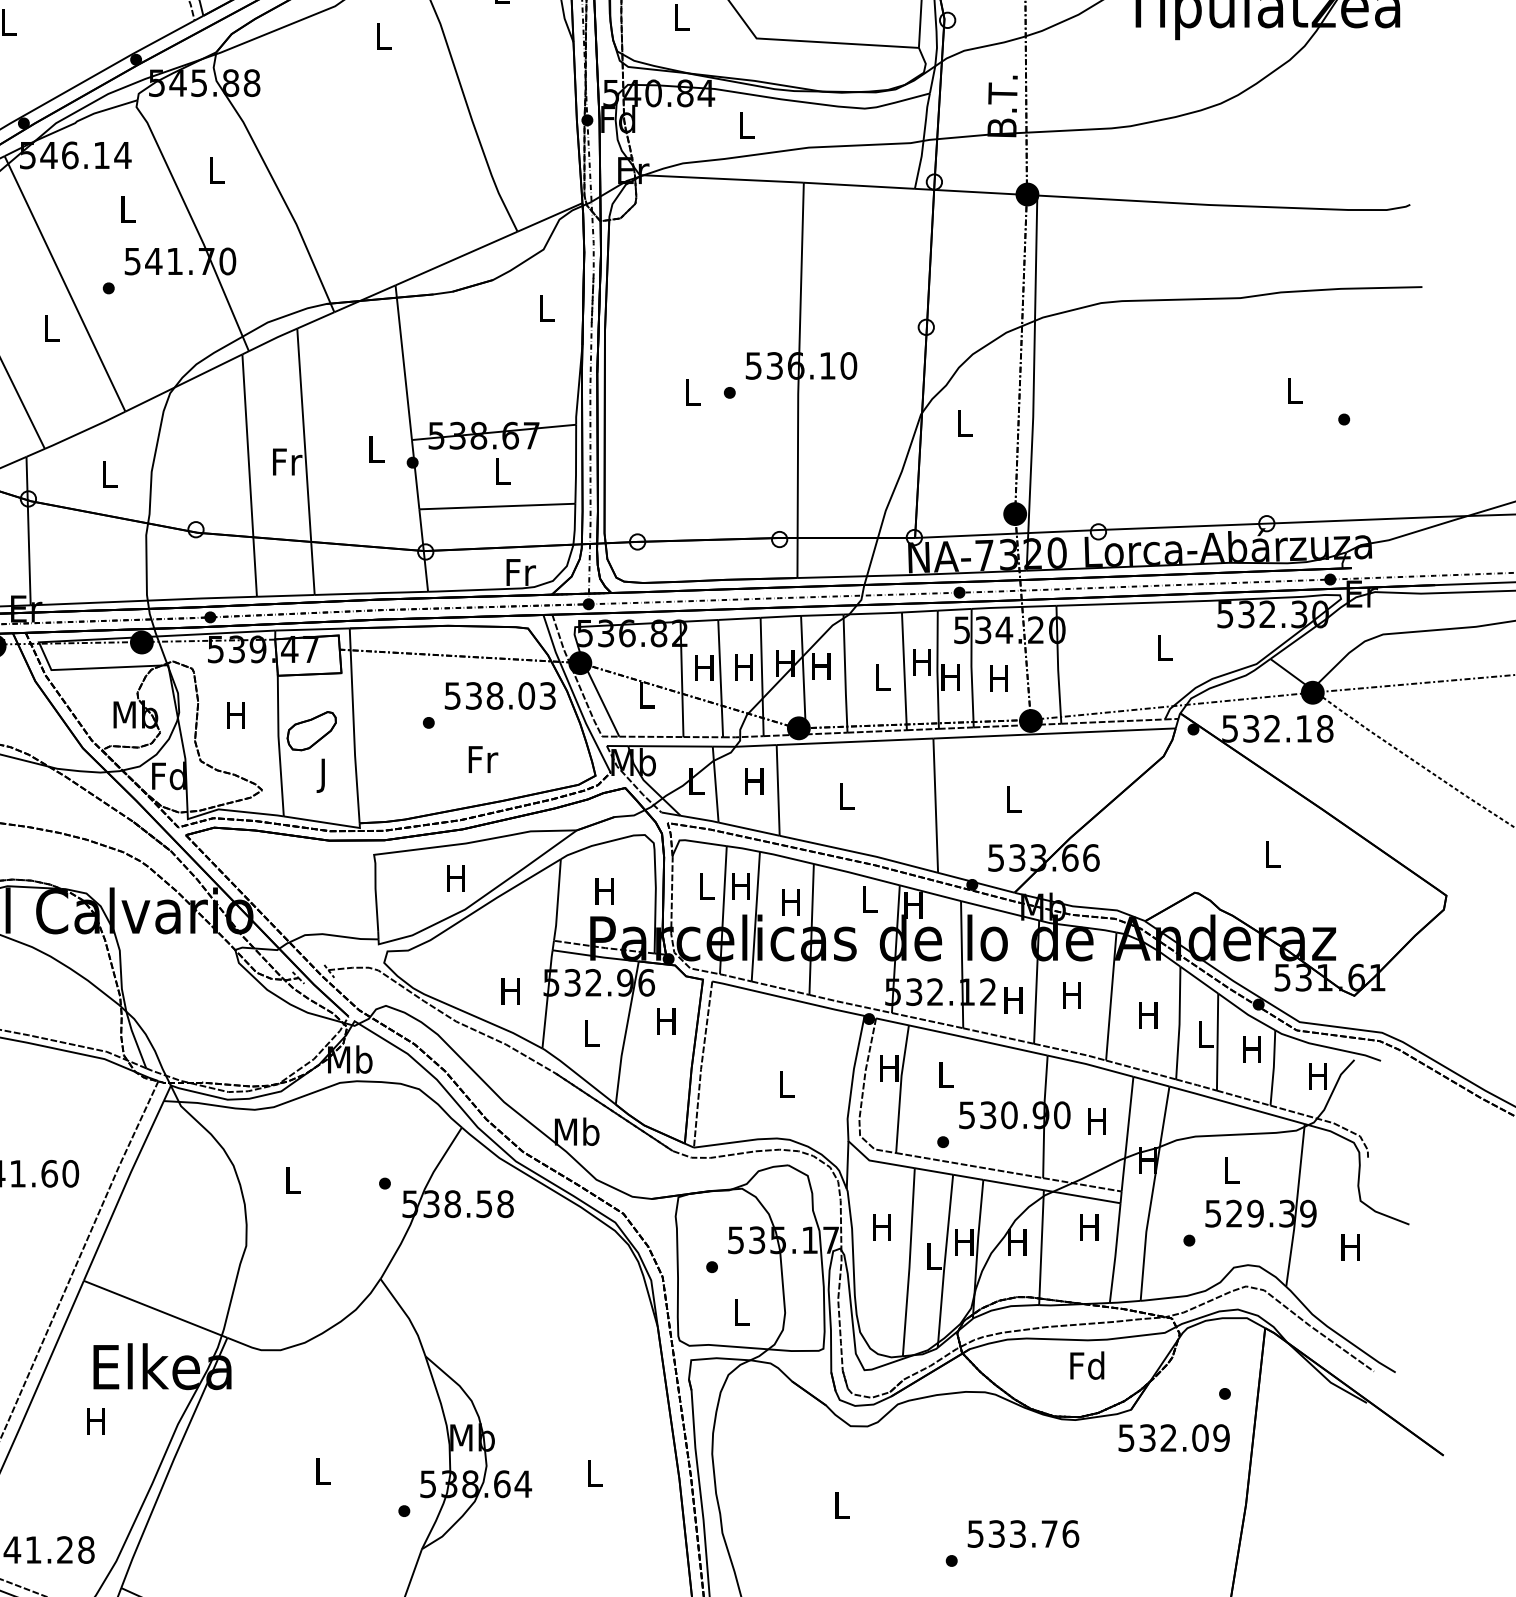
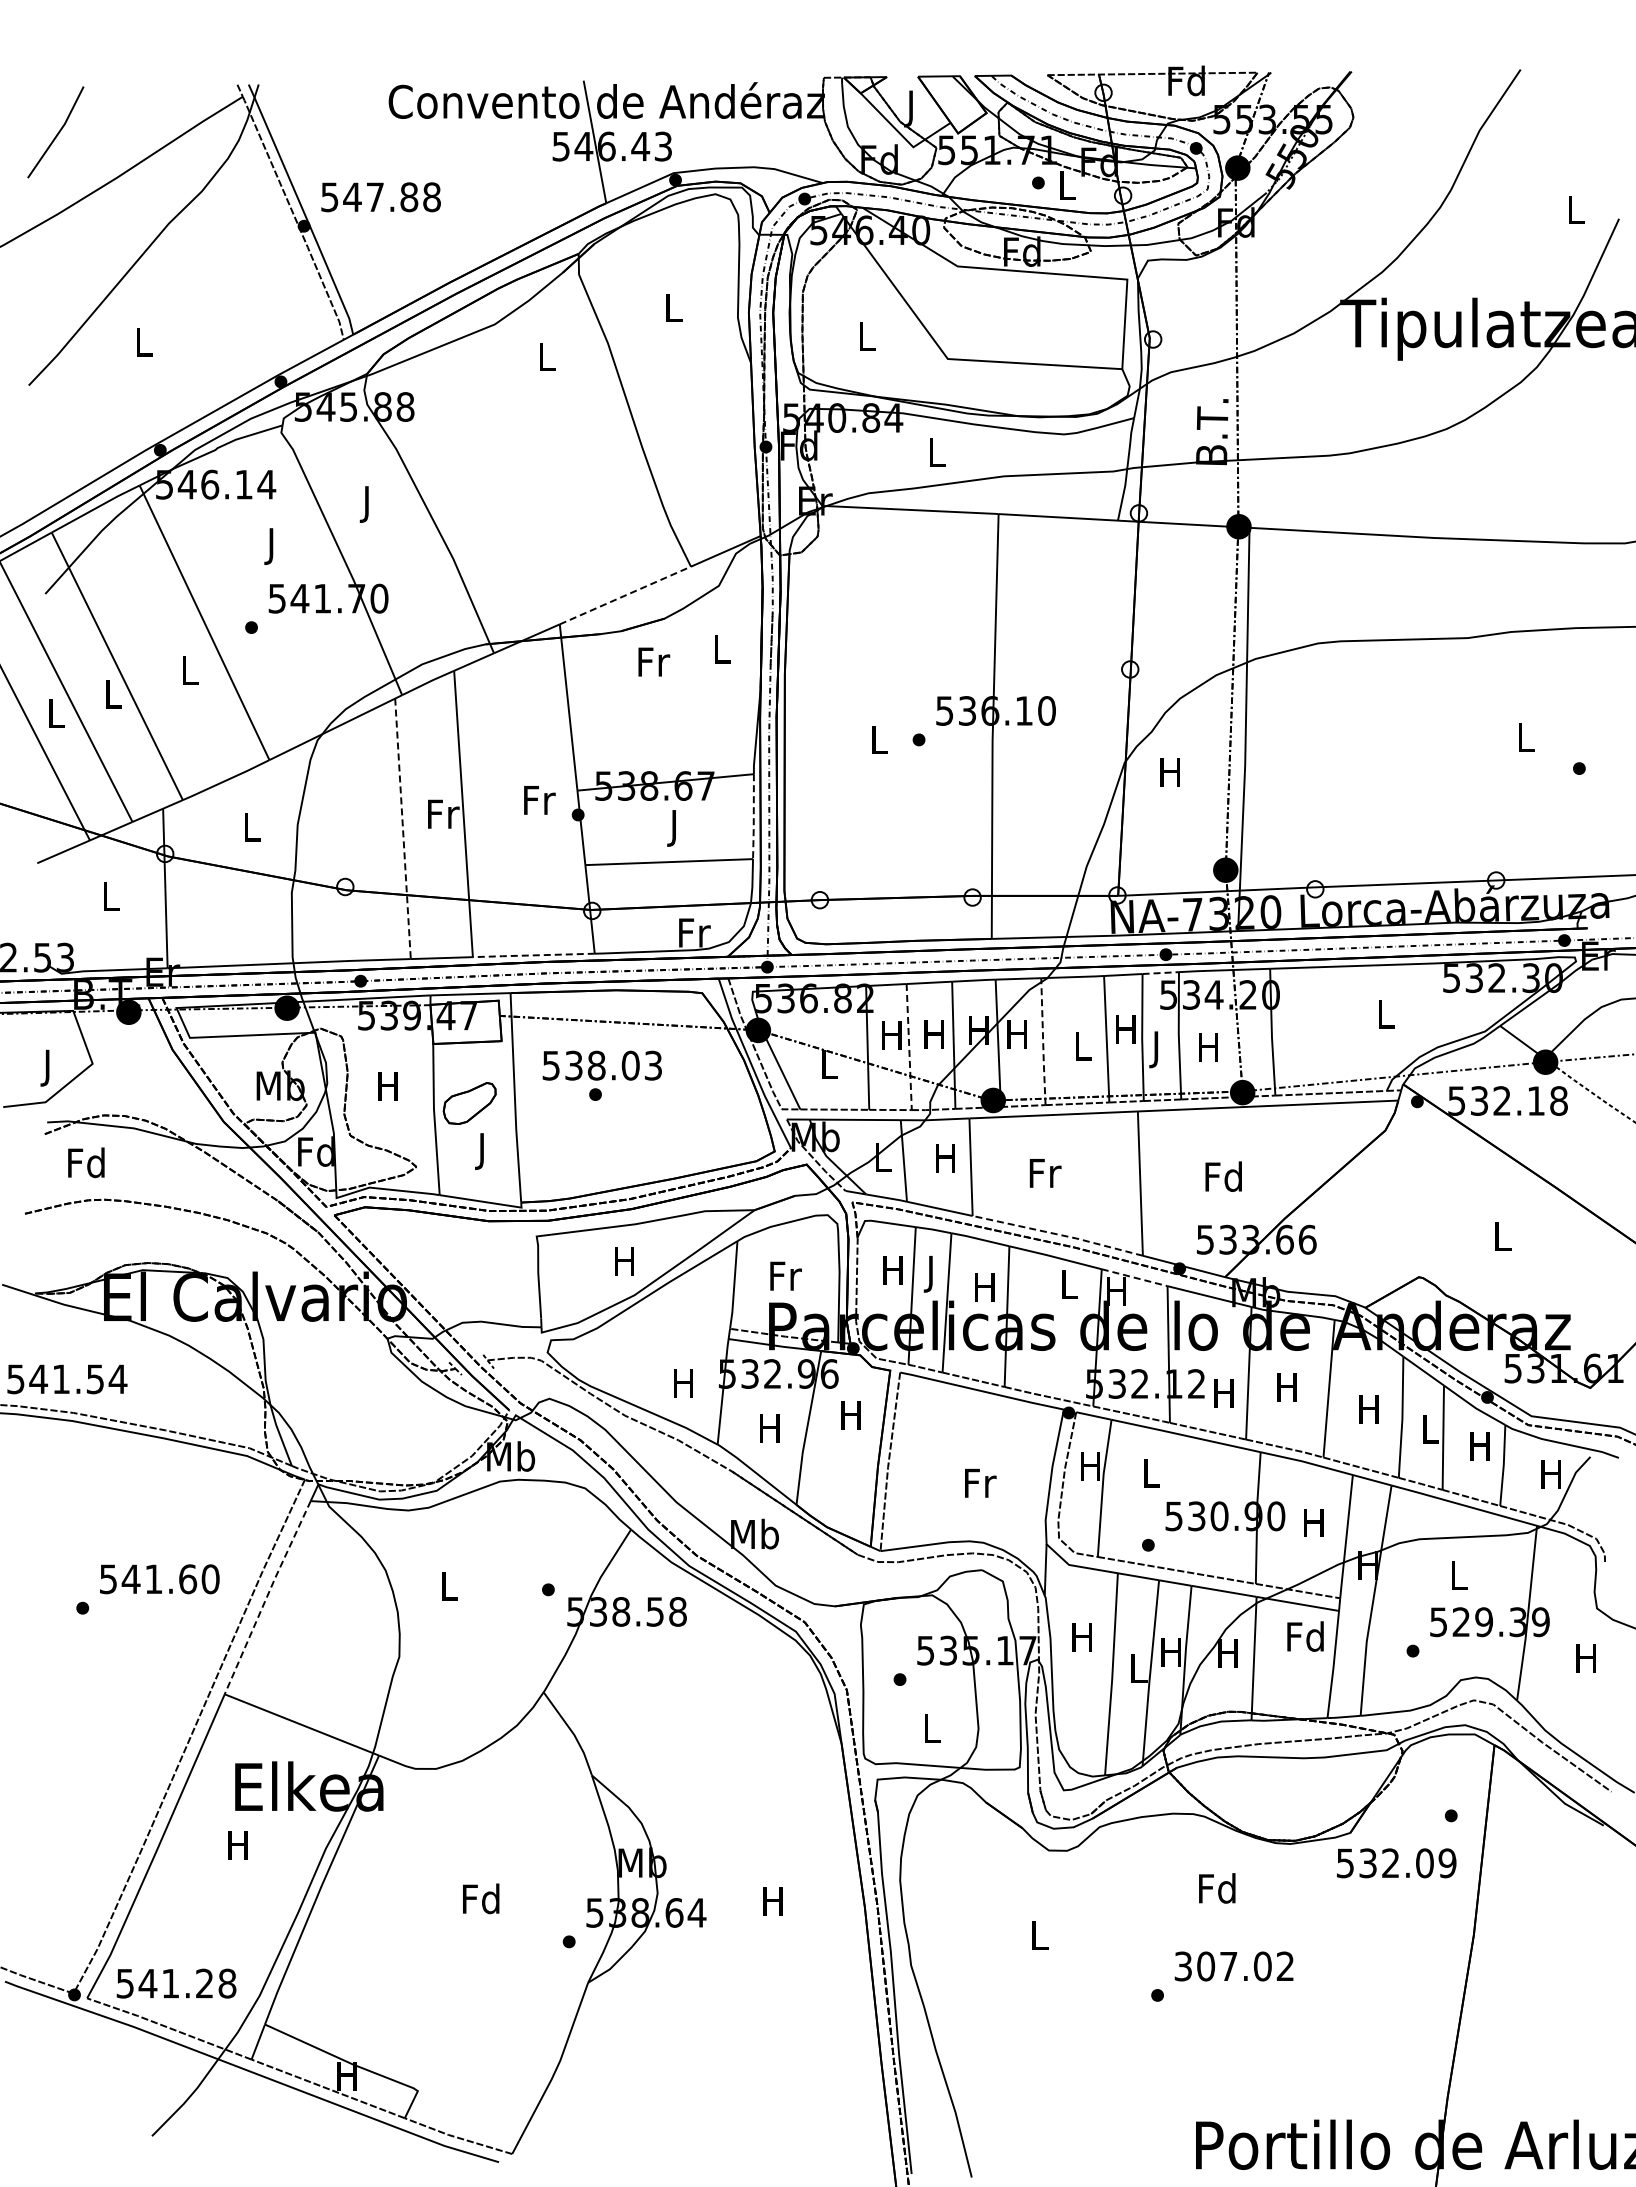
text: (216, 173) -> (367, 504), L -> J
text: (128, 212) -> (272, 546), L -> J
line: (456, 258) -> (625, 595), solid -> dashed
text: (962, 423) -> (1169, 772), L -> H
text: (376, 449) -> (539, 800), L -> Fr
line: (575, 465) -> (753, 817), solid -> dashed
text: (503, 475) -> (675, 828), L -> J
line: (250, 476) -> (403, 829), solid -> dashed
line: (371, 593) -> (533, 955), solid -> dashed
line: (955, 610) -> (1161, 973), solid -> dashed
line: (845, 673) -> (1043, 1041), solid -> dashed
line: (720, 679) -> (909, 1047), solid -> dashed
text: (949, 680) -> (1155, 1049), H -> J
text: (499, 695) -> (601, 1065), moved
text: (483, 759) -> (654, 661), moved
text: (847, 796) -> (1045, 1173), L -> Fr
text: (1013, 799) -> (1223, 1176), L -> Fd
line: (859, 853) -> (1058, 1234), solid -> dashed
text: (705, 886) -> (892, 1270), L -> H
text: (740, 890) -> (930, 1274), H -> J
text: (605, 891) -> (785, 1275), H -> Fr
line: (930, 893) -> (1134, 1277), solid -> dashed
text: (590, 1033) -> (769, 1428), L -> H
text: (786, 1083) -> (980, 1482), L -> Fr
line: (123, 1189) -> (267, 1596), solid -> dashed
text: (1089, 1227) -> (1305, 1636), H -> Fd
text: (1087, 1365) -> (1217, 1888), moved
text: (322, 1470) -> (481, 1898), L -> Fd
text: (593, 1473) -> (772, 1901), L -> H
text: (1023, 1534) -> (1234, 1966), 533.76 -> 307.02

